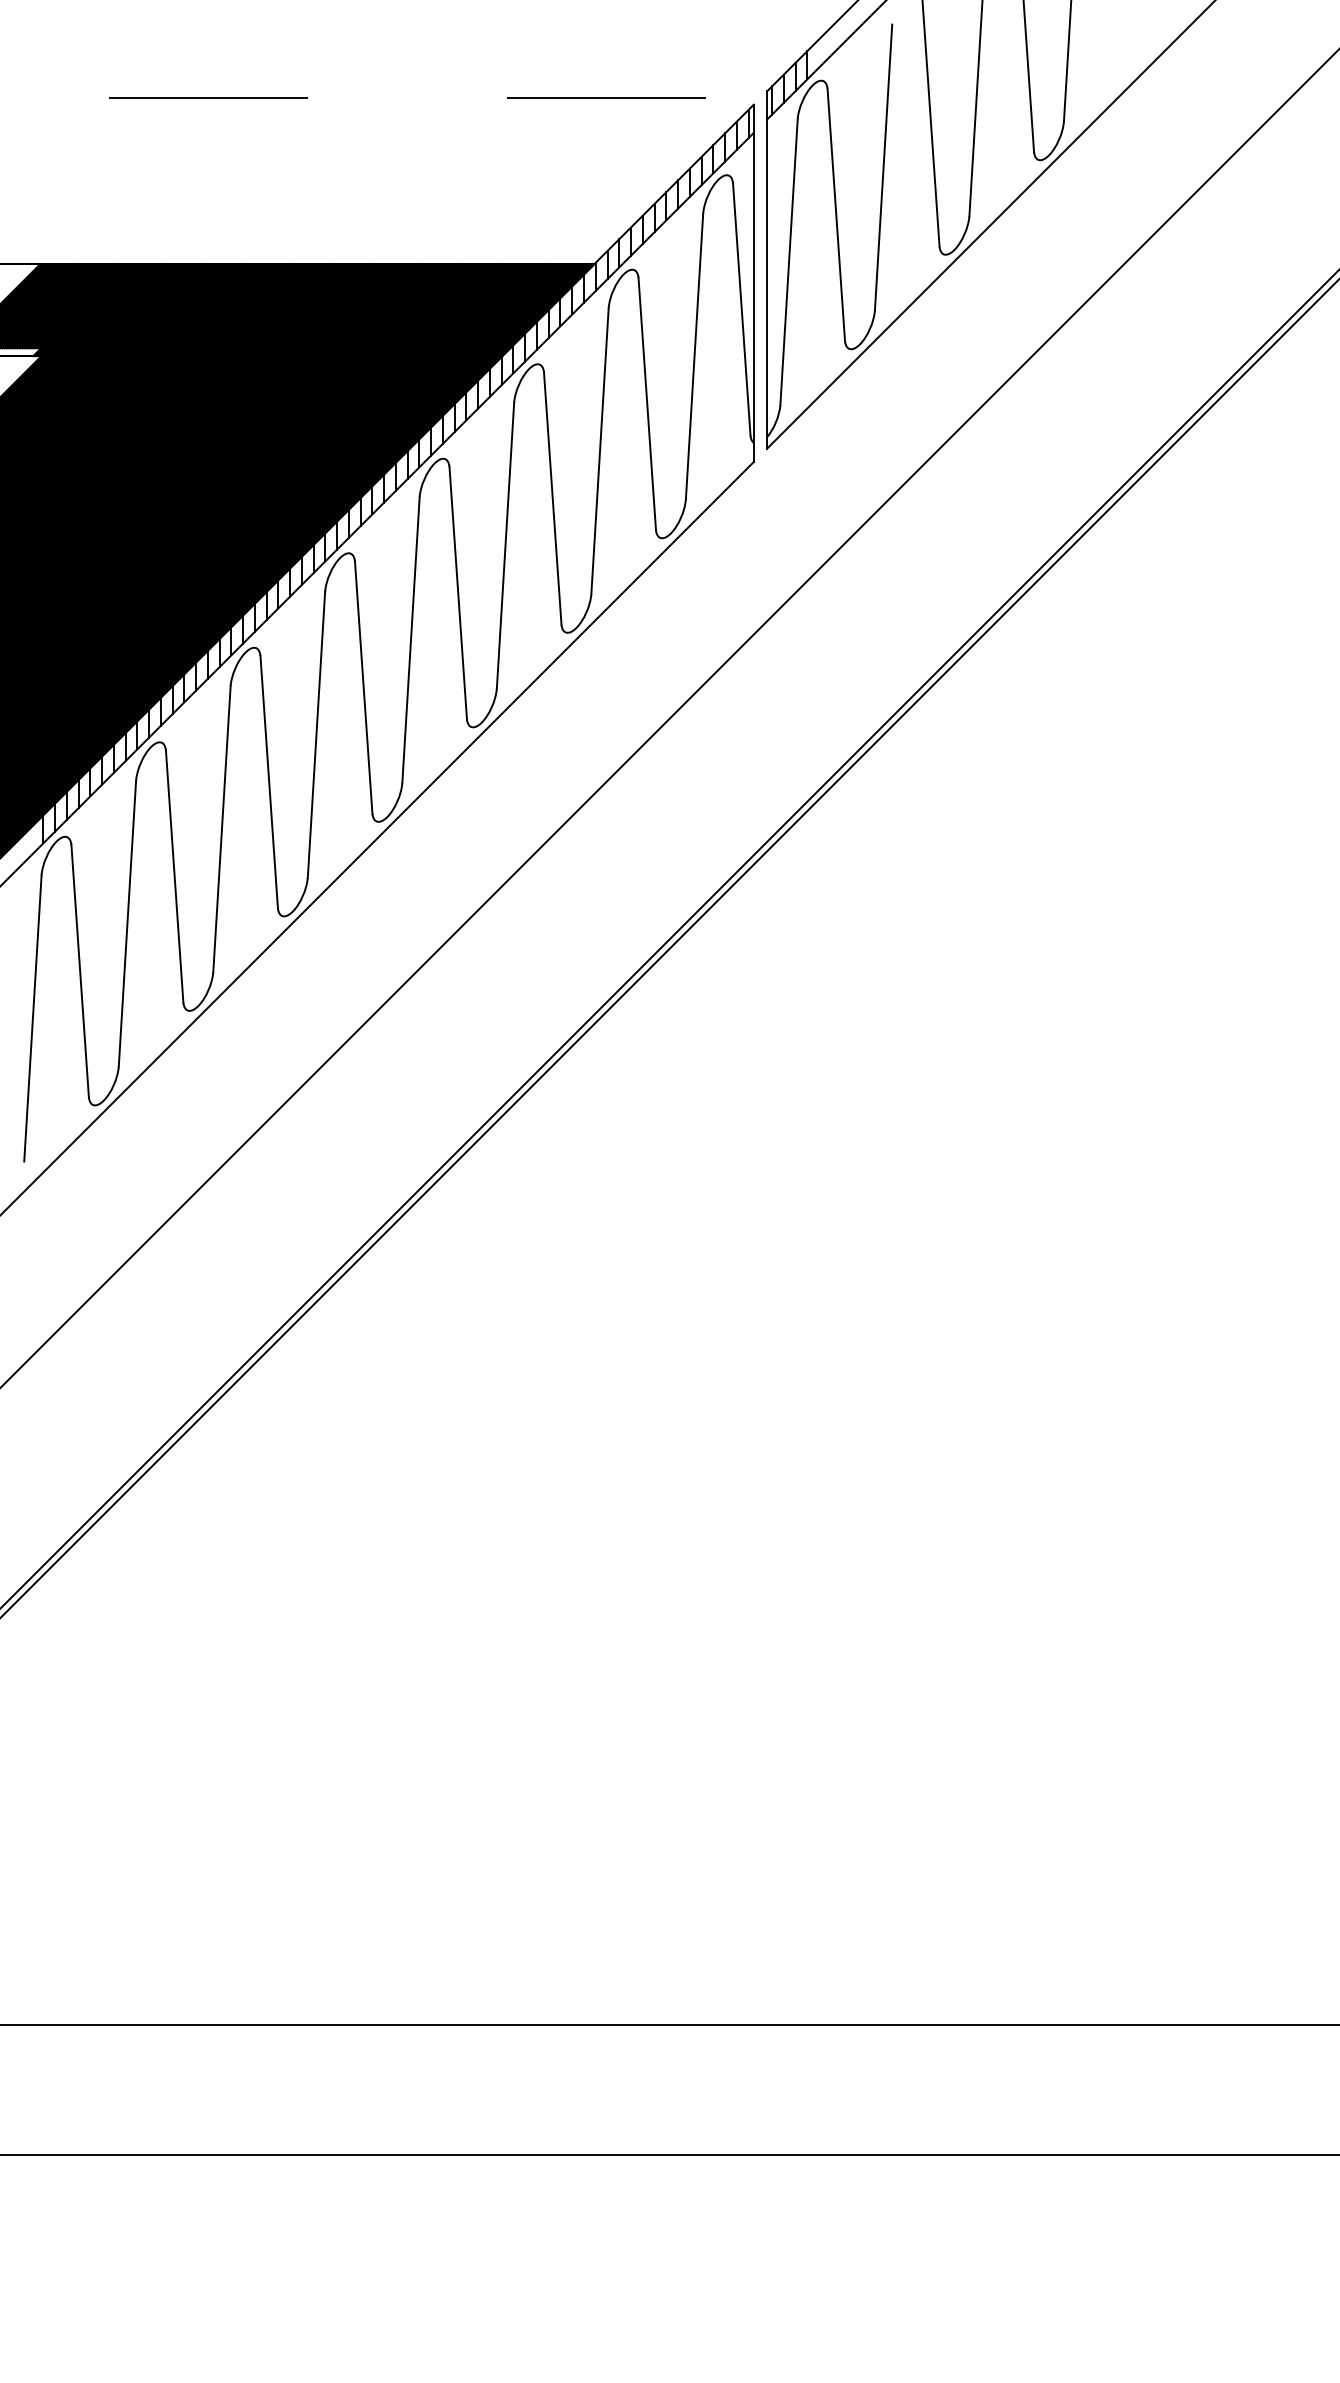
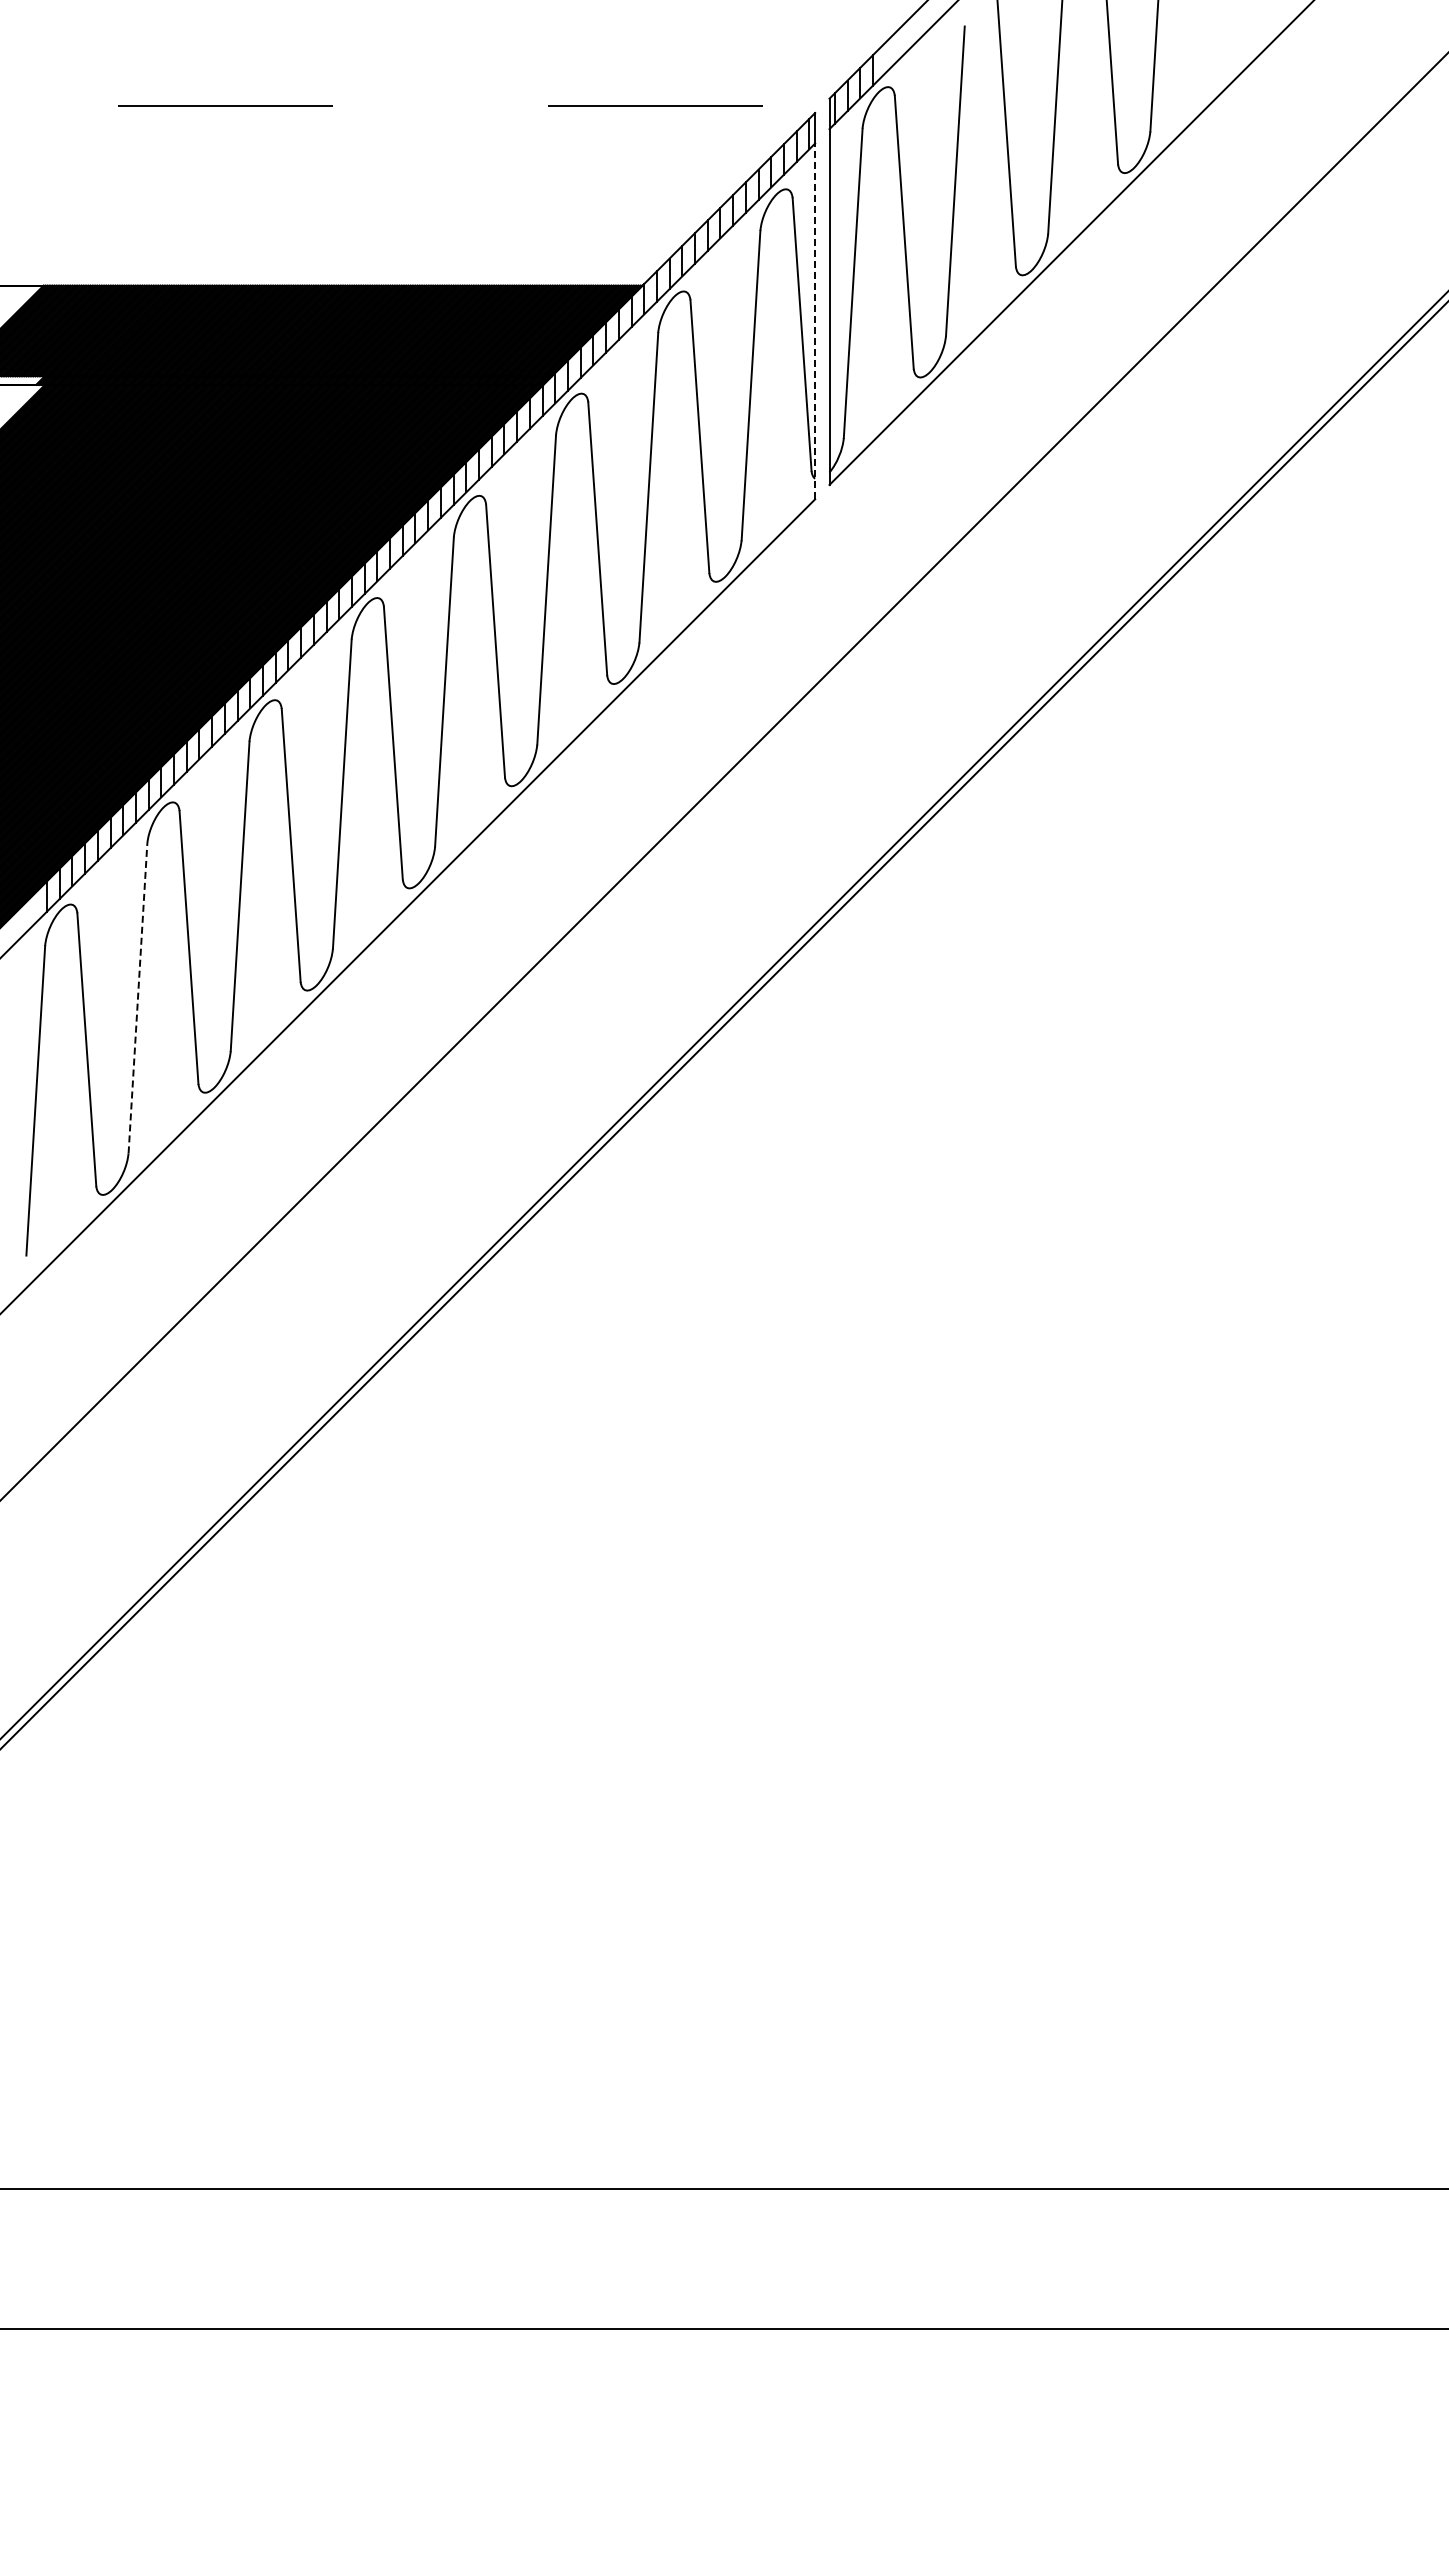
line: (754, 297) -> (815, 321), solid -> dashed
line: (127, 923) -> (137, 998), solid -> dashed

